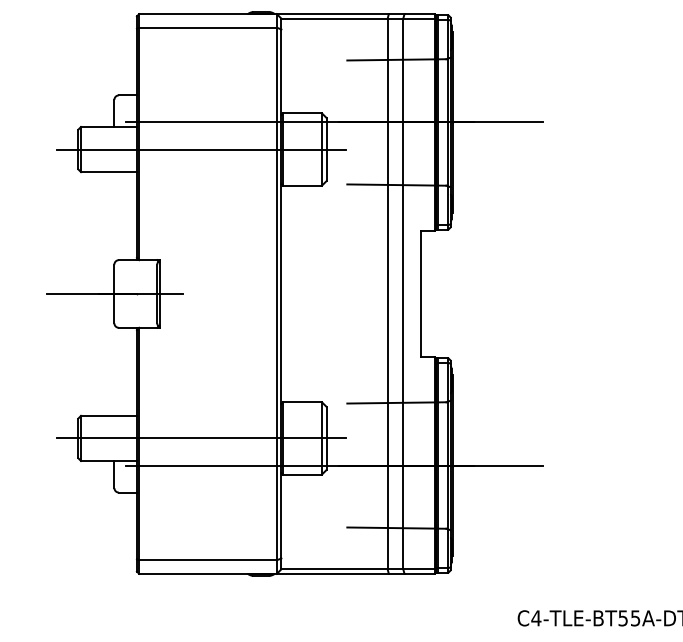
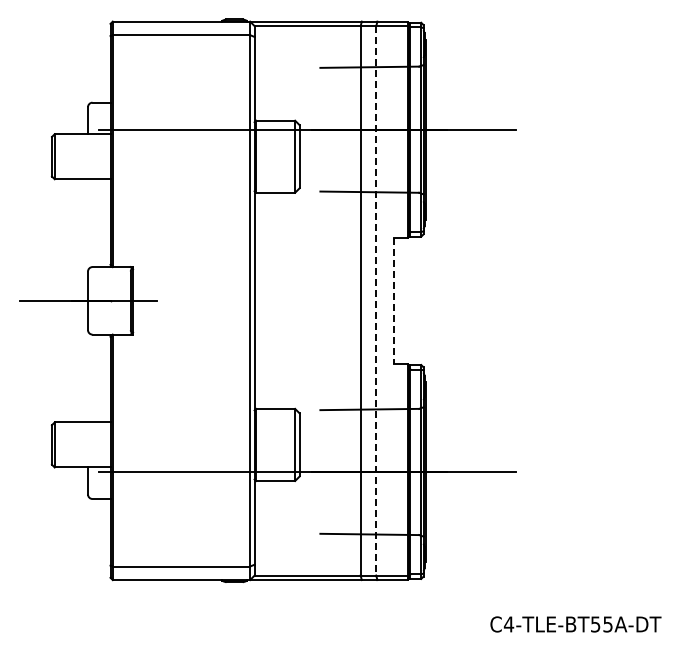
line: (201, 149) -> (174, 156), removed
line: (403, 293) -> (376, 300), solid -> dashed
line: (421, 294) -> (394, 301), solid -> dashed
line: (201, 437) -> (174, 444), removed

